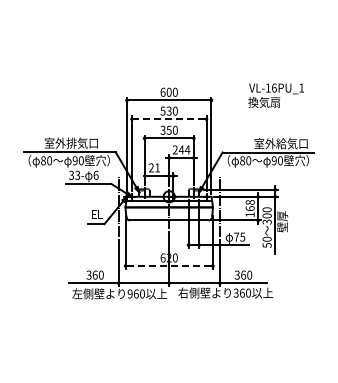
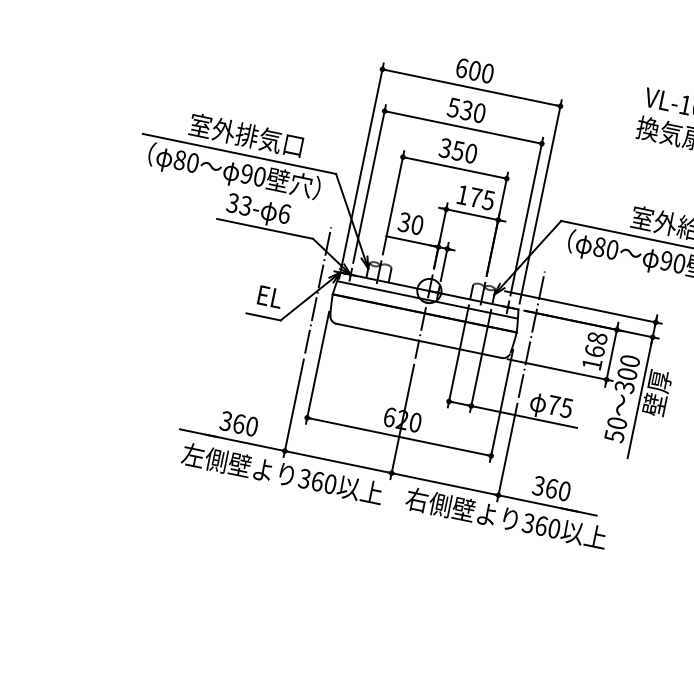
line: (169, 119) -> (463, 128), dashed -> solid
text: (181, 149) -> (475, 196), 244 -> 175
text: (154, 167) -> (411, 222), 21 -> 30
line: (169, 266) -> (399, 438), dashed -> solid
text: (129, 294) -> (302, 479), 960 -> 360

